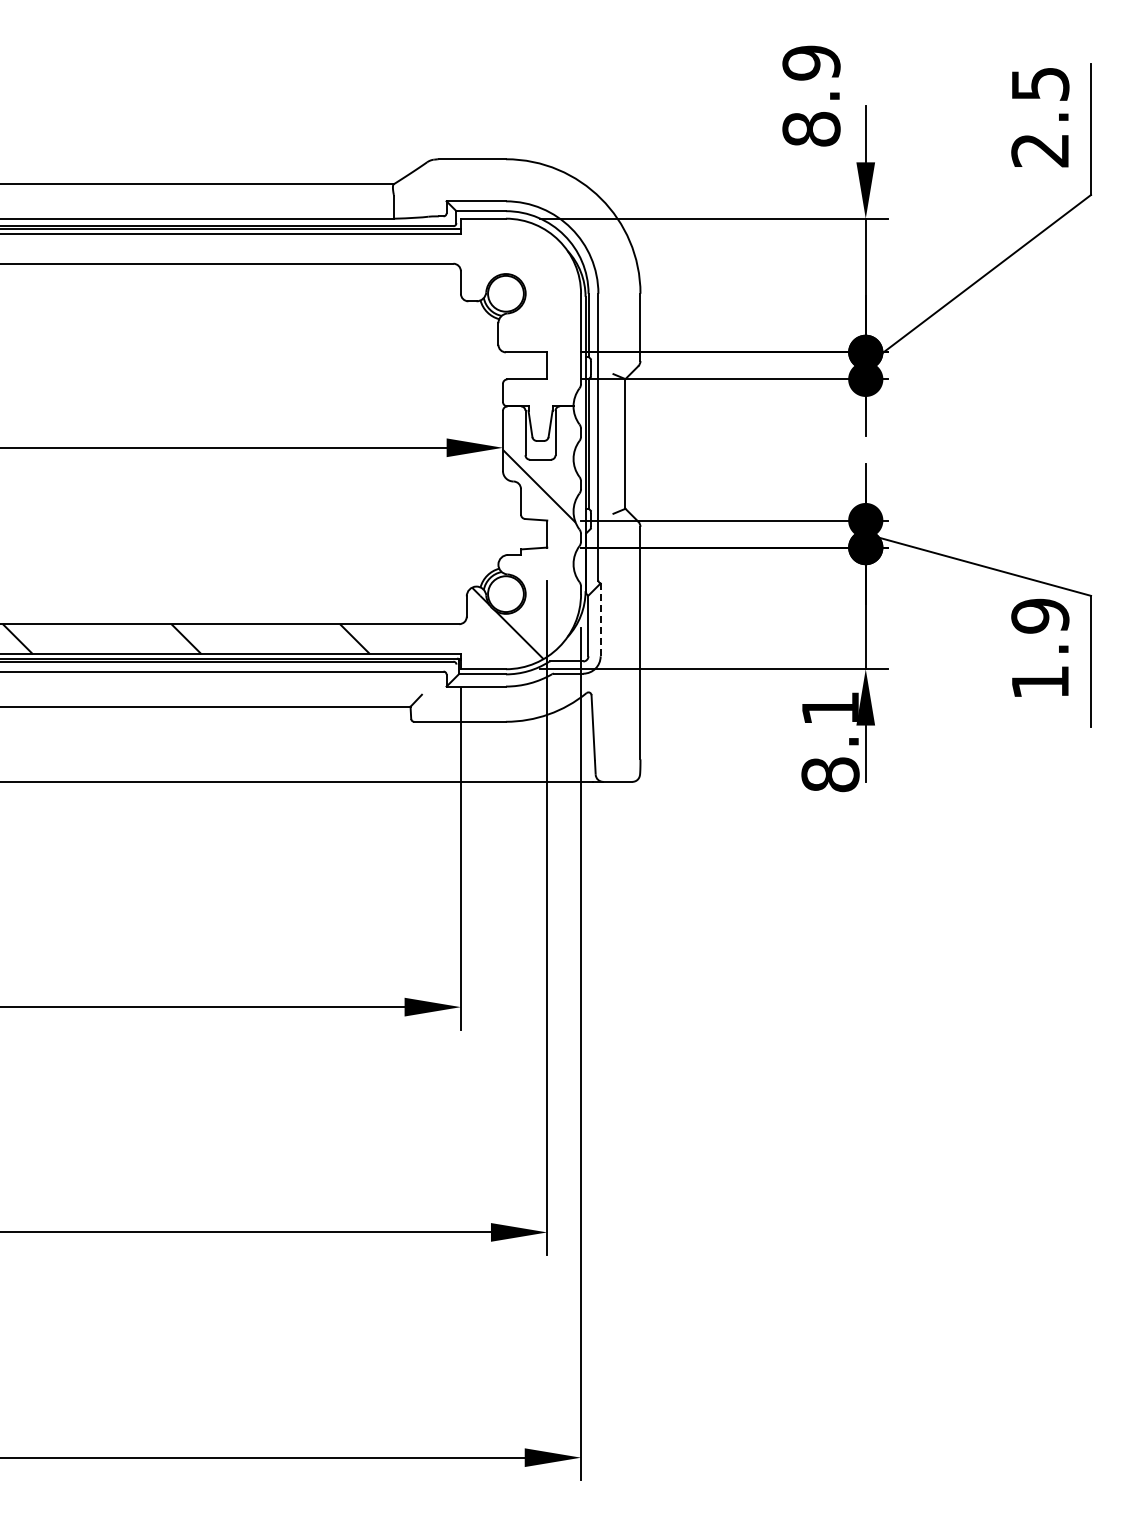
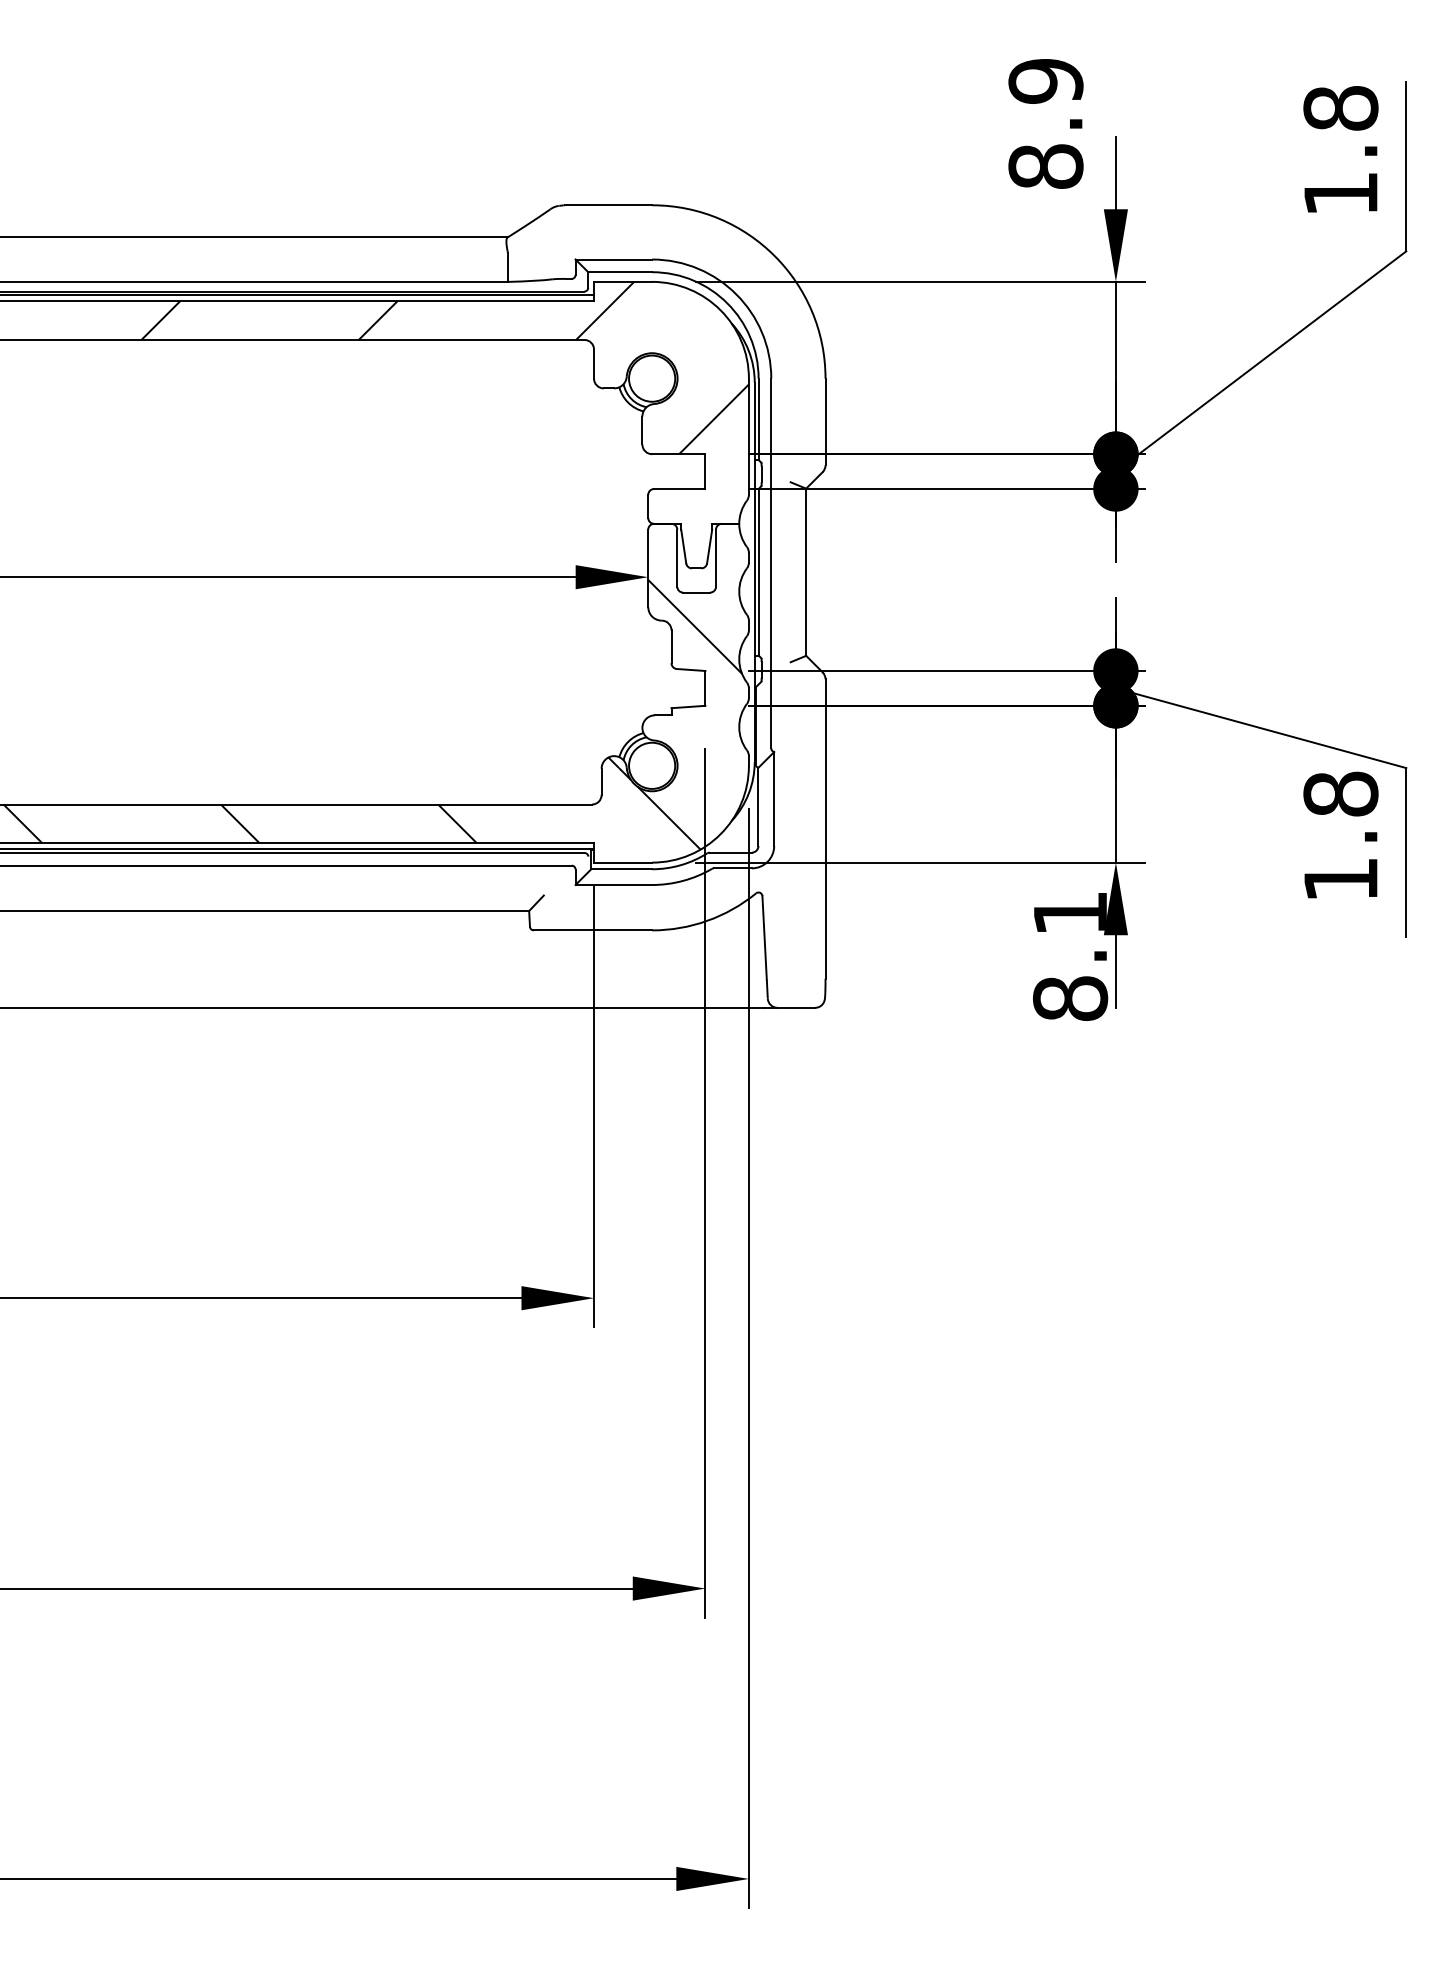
text: (1040, 116) -> (1341, 150), 2.5 -> 1.8
hatch: (345, 285) -> (445, 368), added
text: (1040, 615) -> (1341, 793), 1.9 -> 1.8
line: (600, 620) -> (773, 799), dashed -> solid

